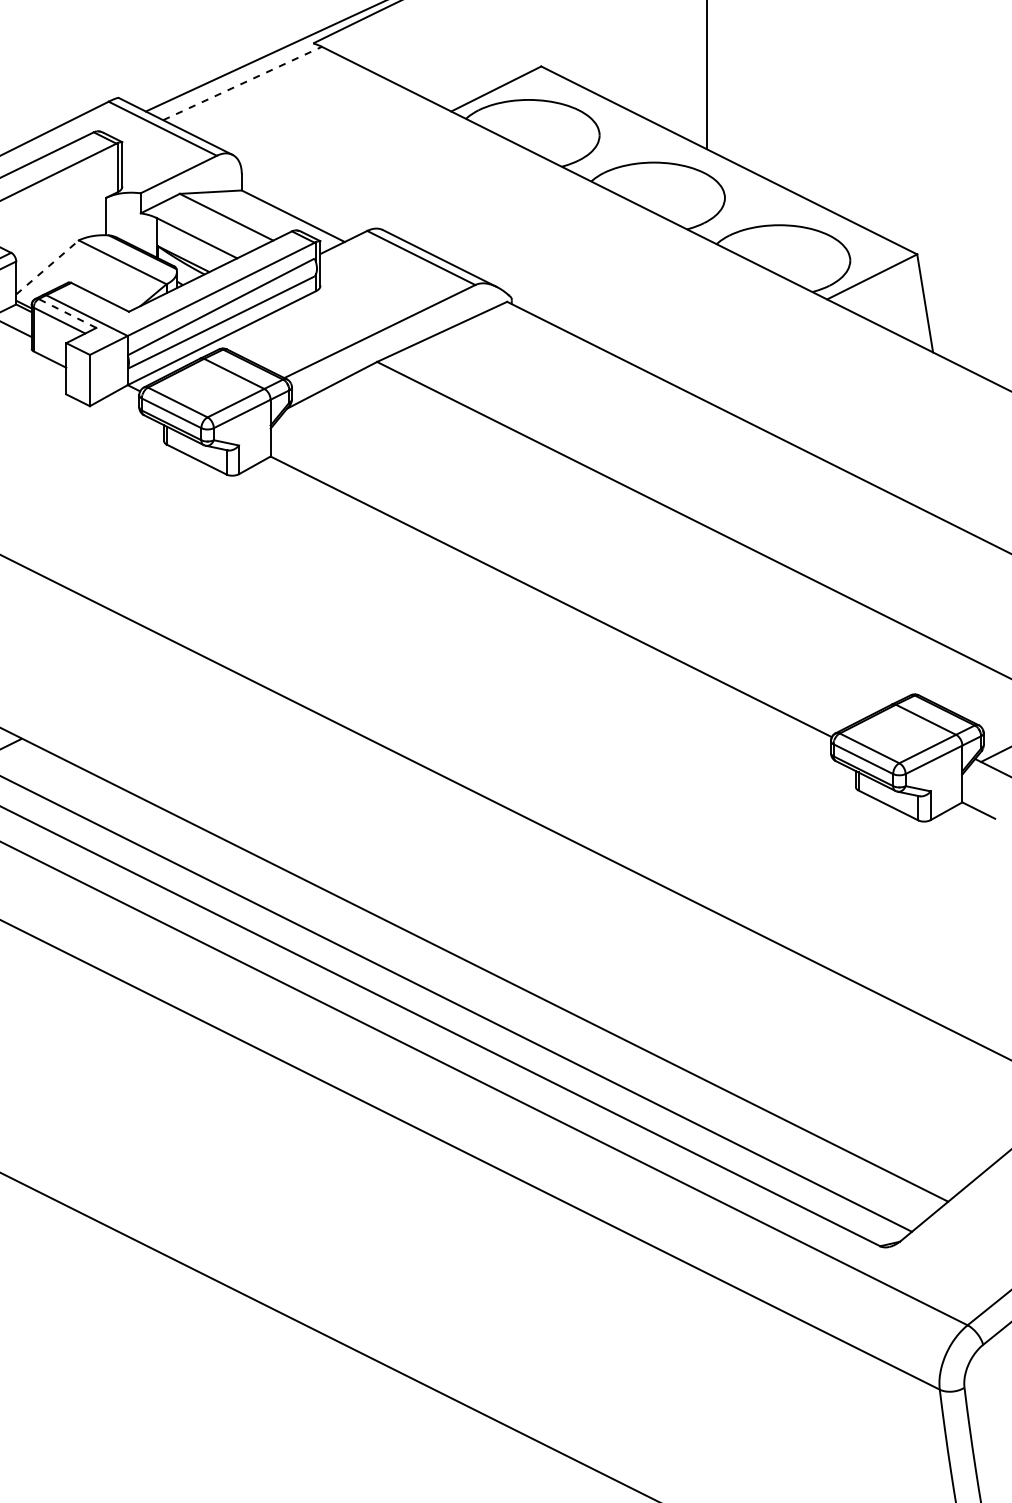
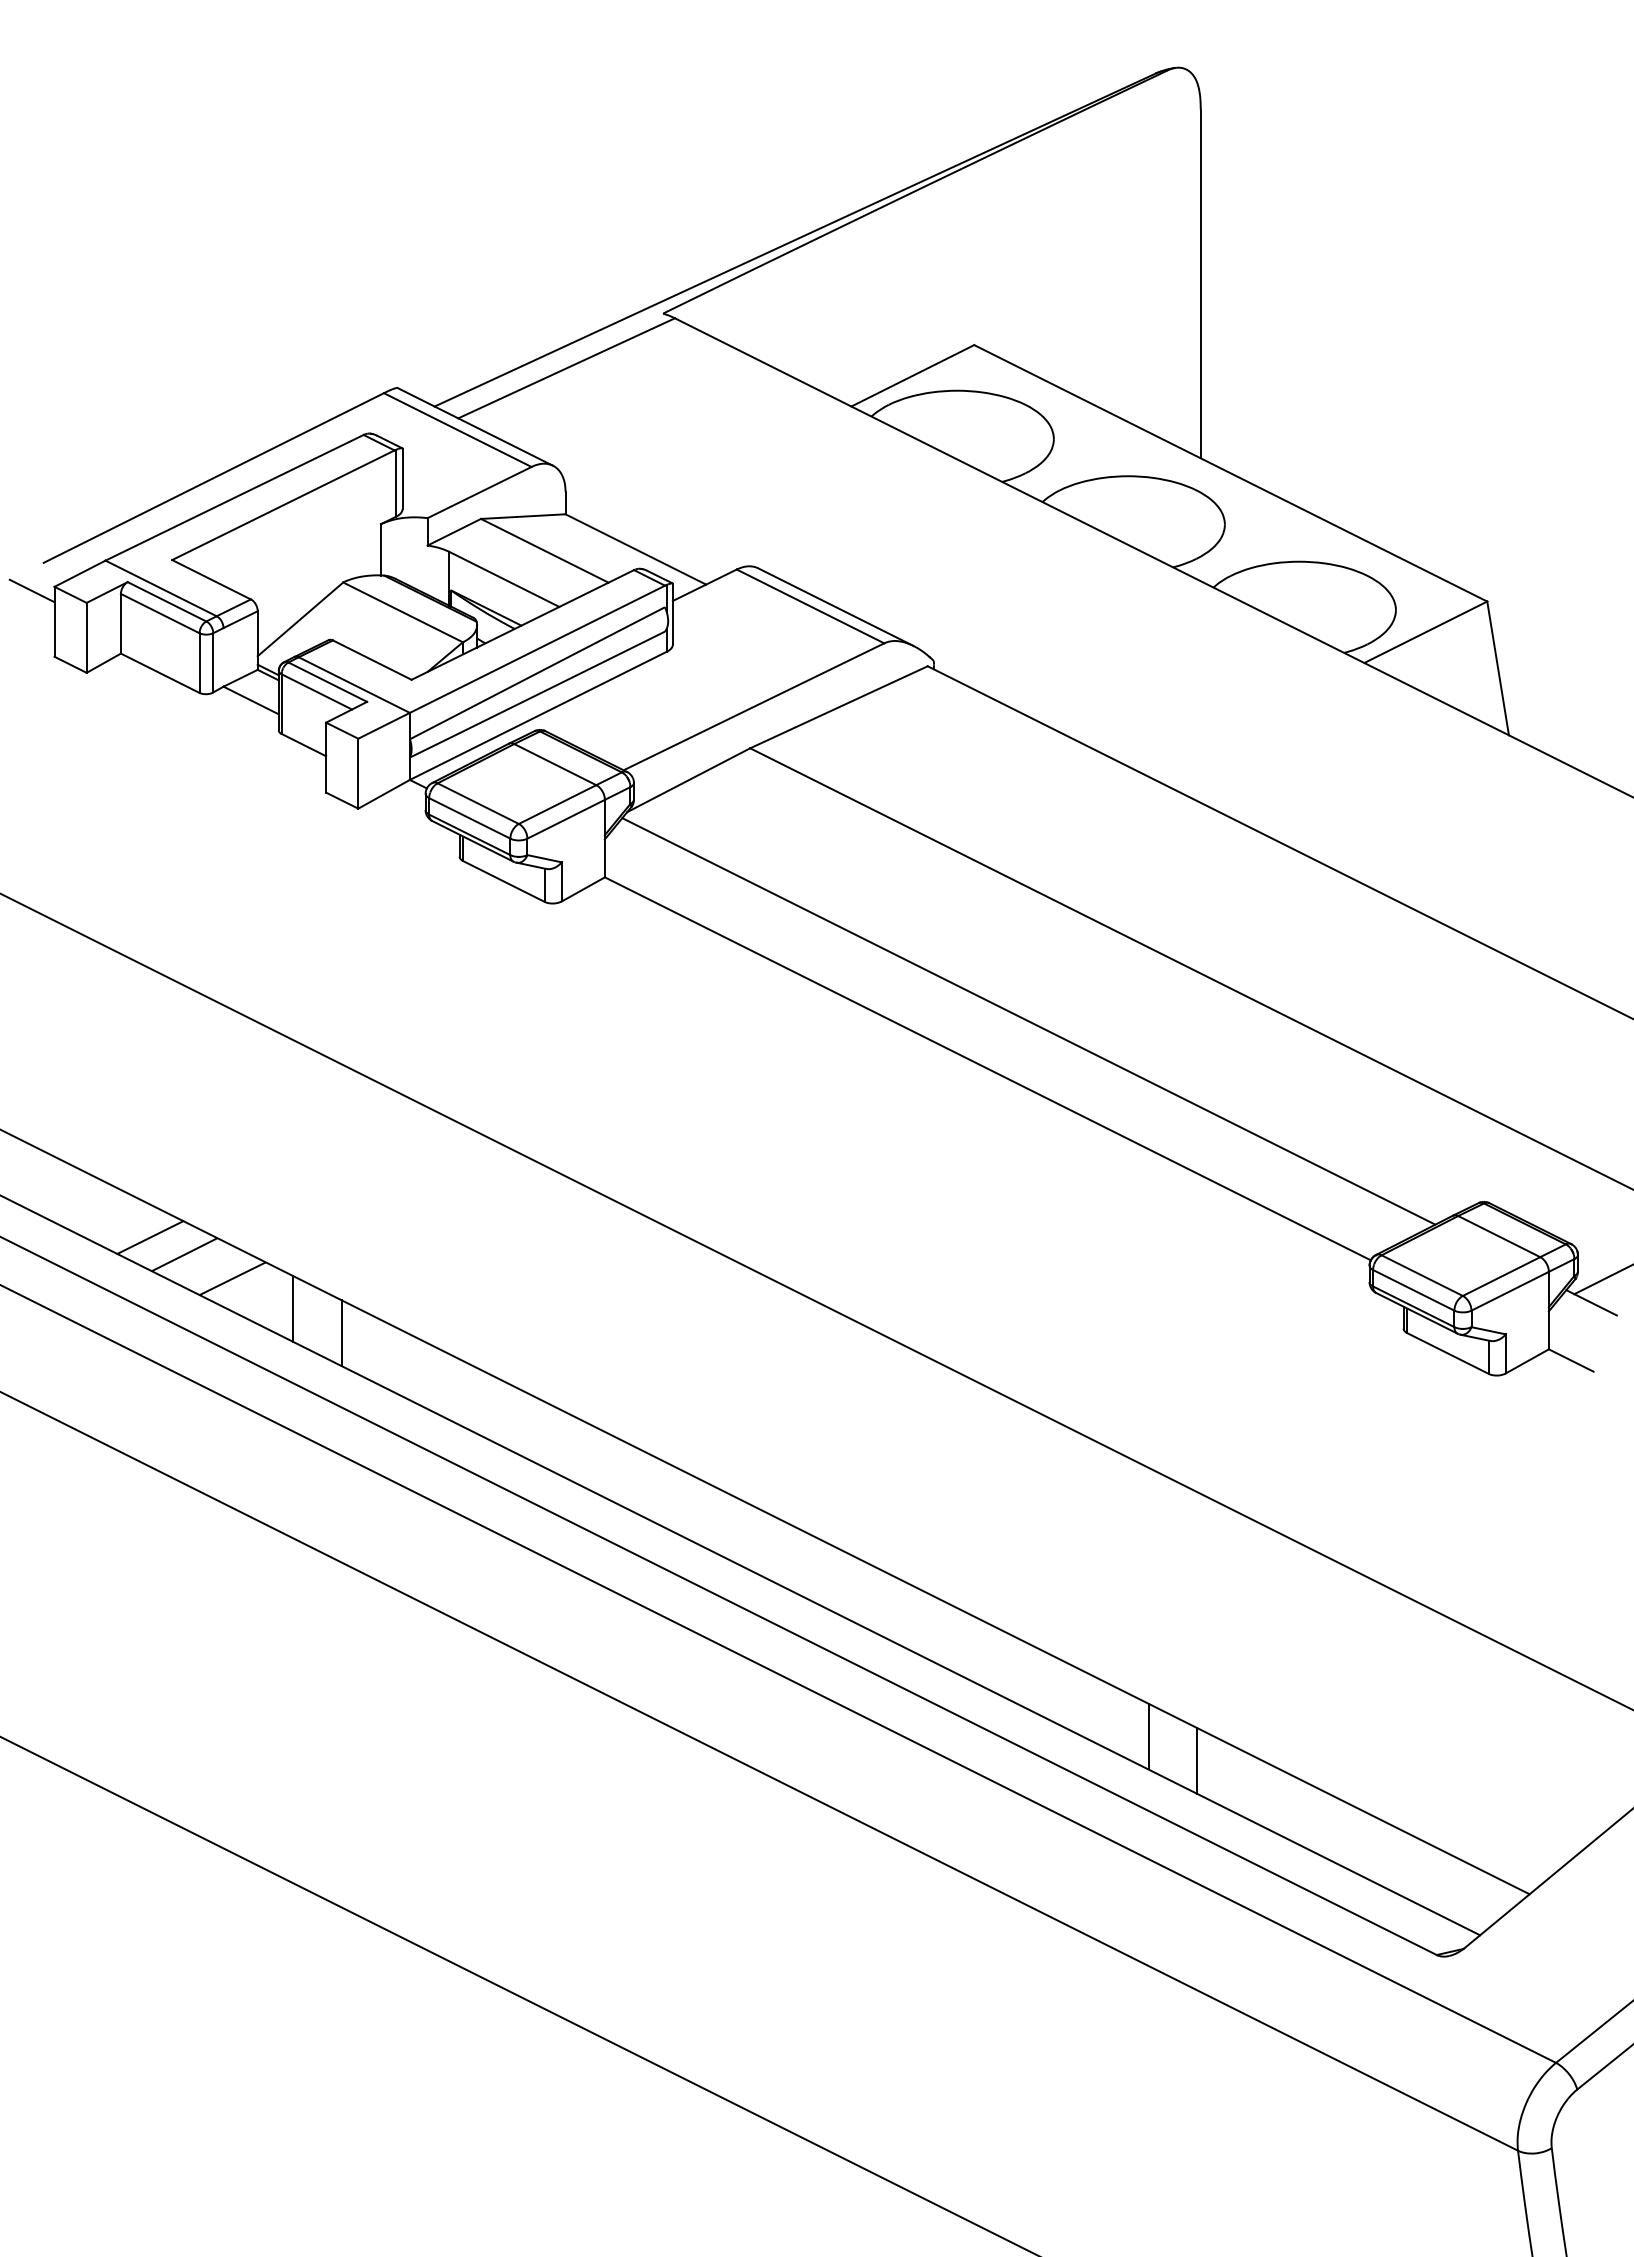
line: (243, 83) -> (567, 368), dashed -> solid
line: (47, 267) -> (300, 619), dashed -> solid
line: (67, 313) -> (327, 682), dashed -> solid
line: (581, 562) -> (1028, 1021), added
line: (42, 772) -> (293, 1308), added
line: (77, 790) -> (341, 1333), added
line: (668, 1086) -> (1148, 1736), added
line: (704, 1103) -> (1196, 1760), added

